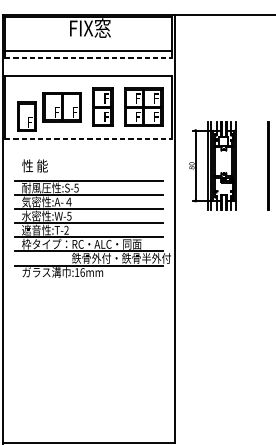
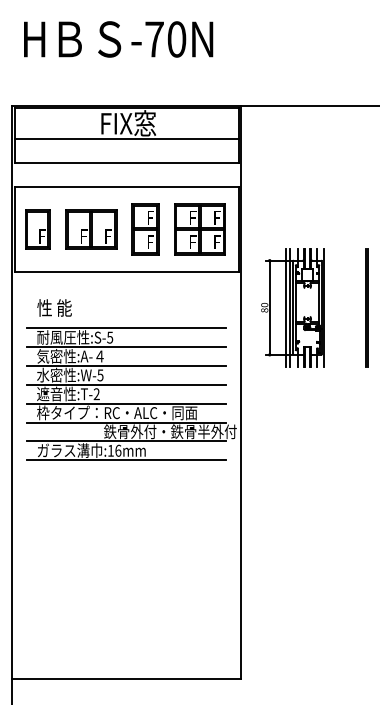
line: (88, 51) -> (126, 139), moved
line: (88, 57) -> (126, 162), dashed -> solid
part: (26, 117) -> (37, 229), moved
line: (88, 138) -> (126, 271), dashed -> solid
line: (88, 279) -> (126, 460), added

